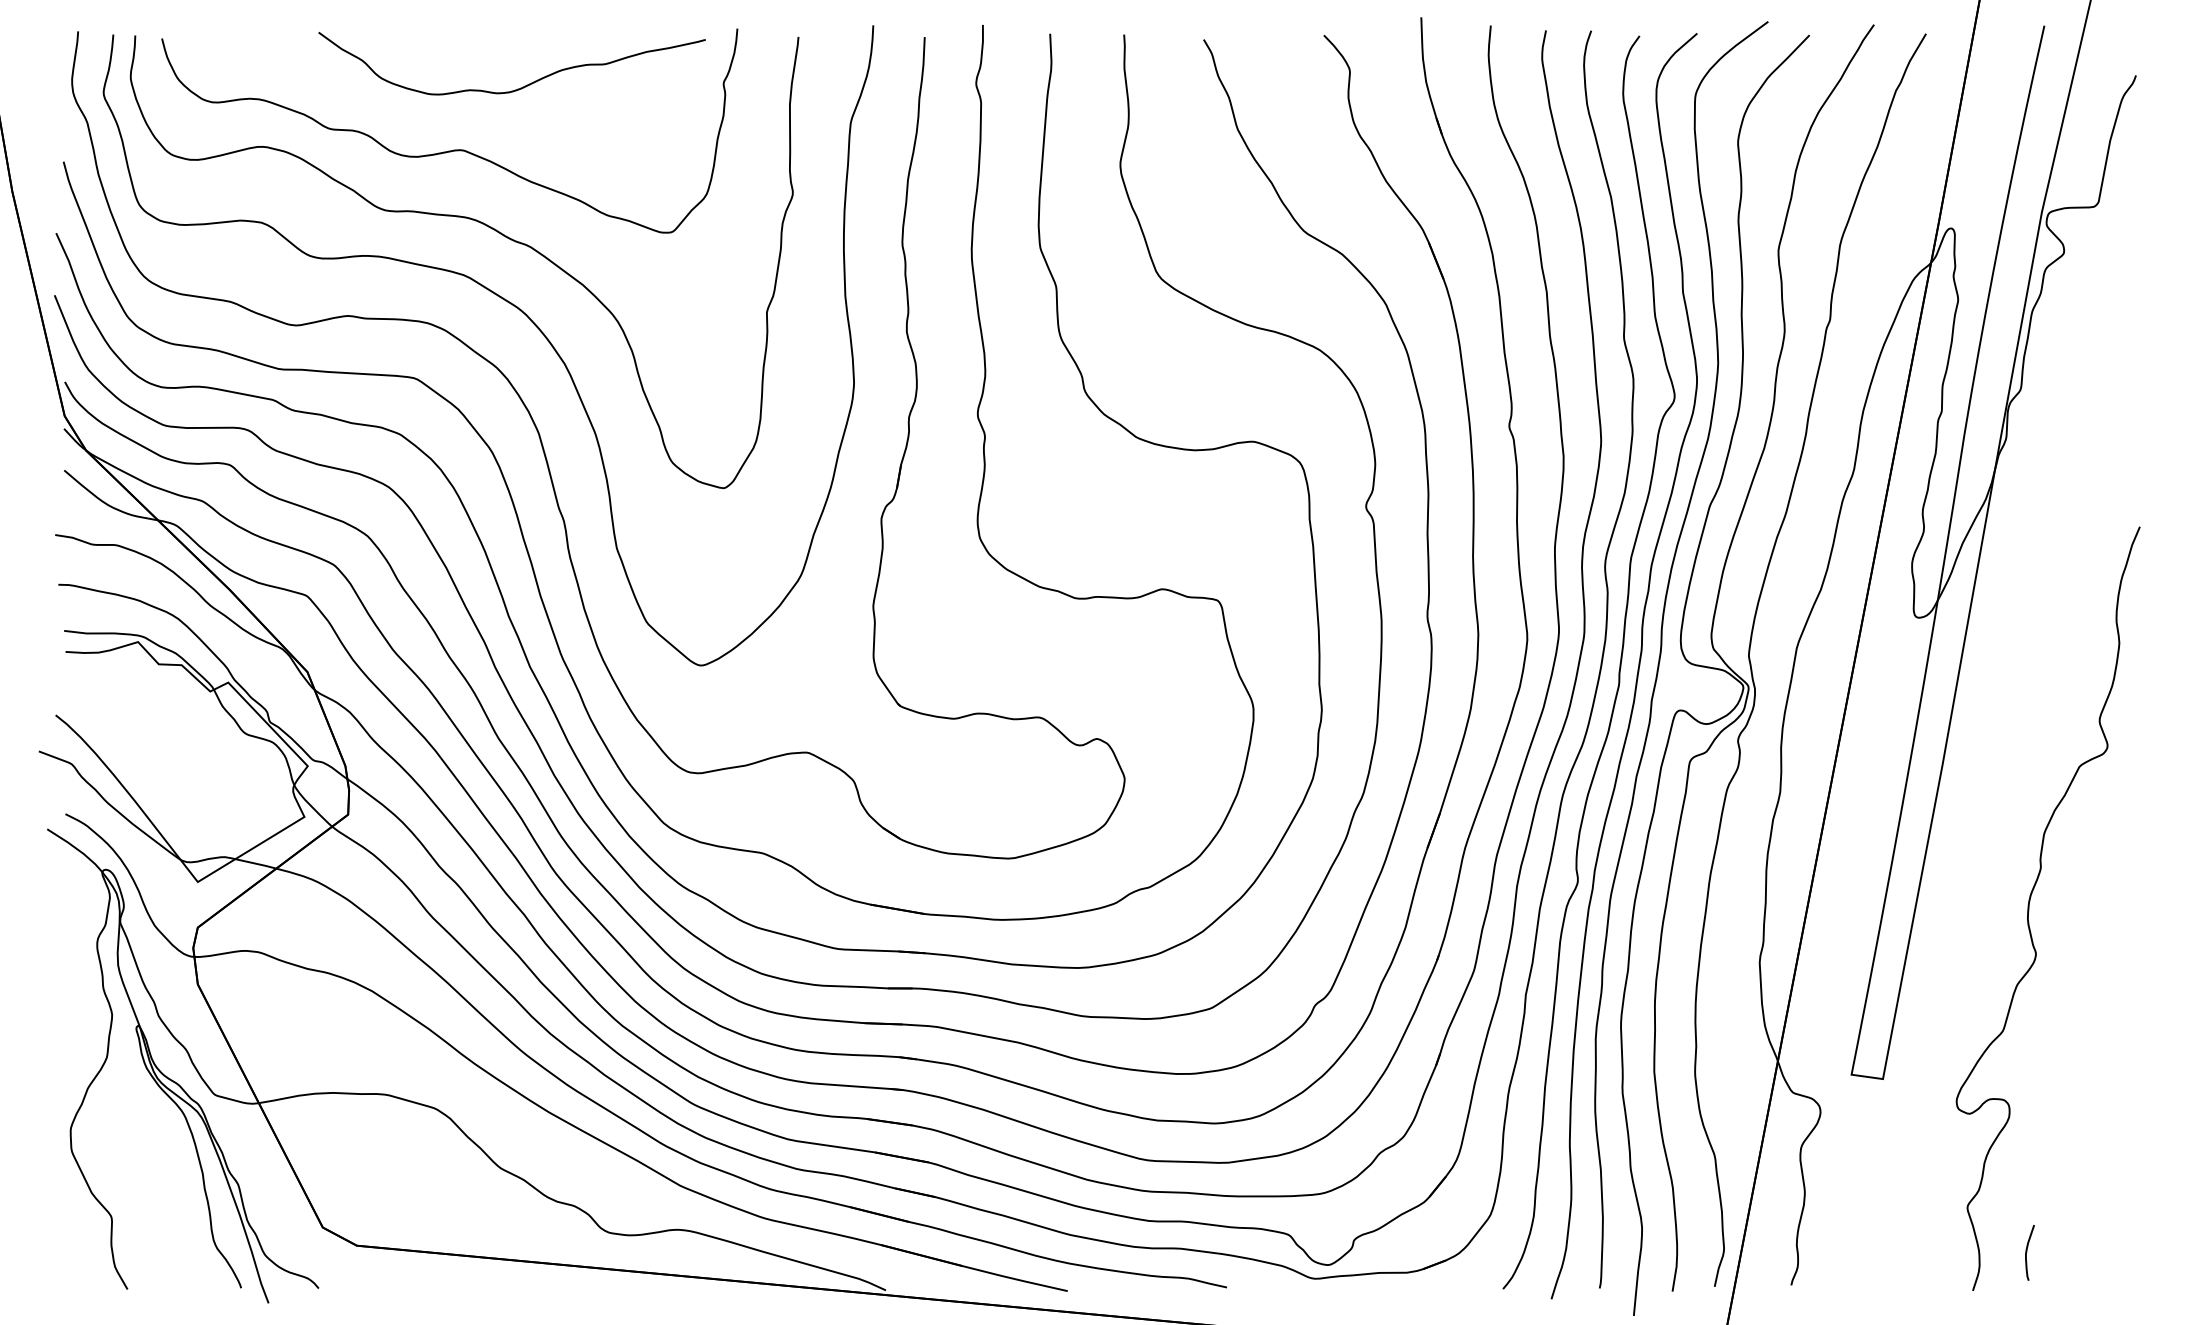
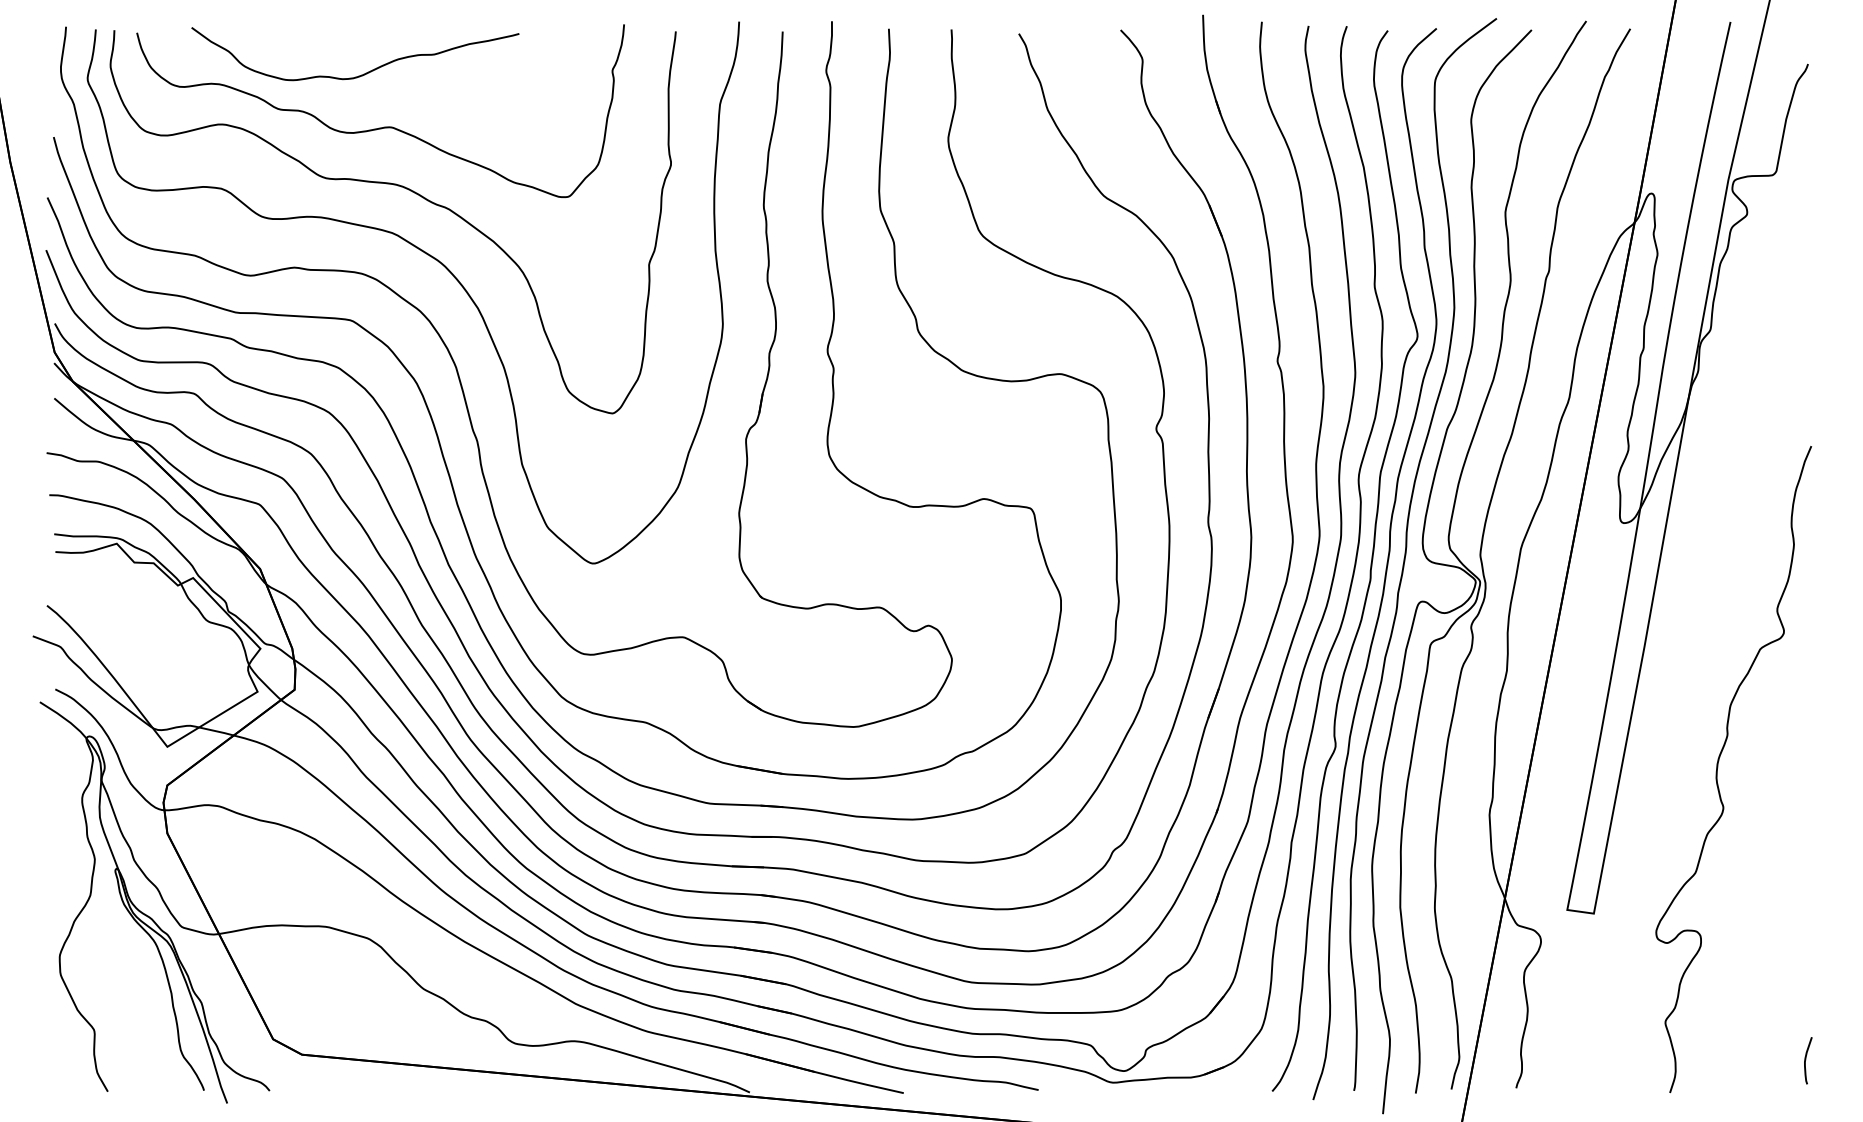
curve: (519, 87) -> (361, 74), moved
curve: (2027, 1251) -> (1806, 1059), moved

